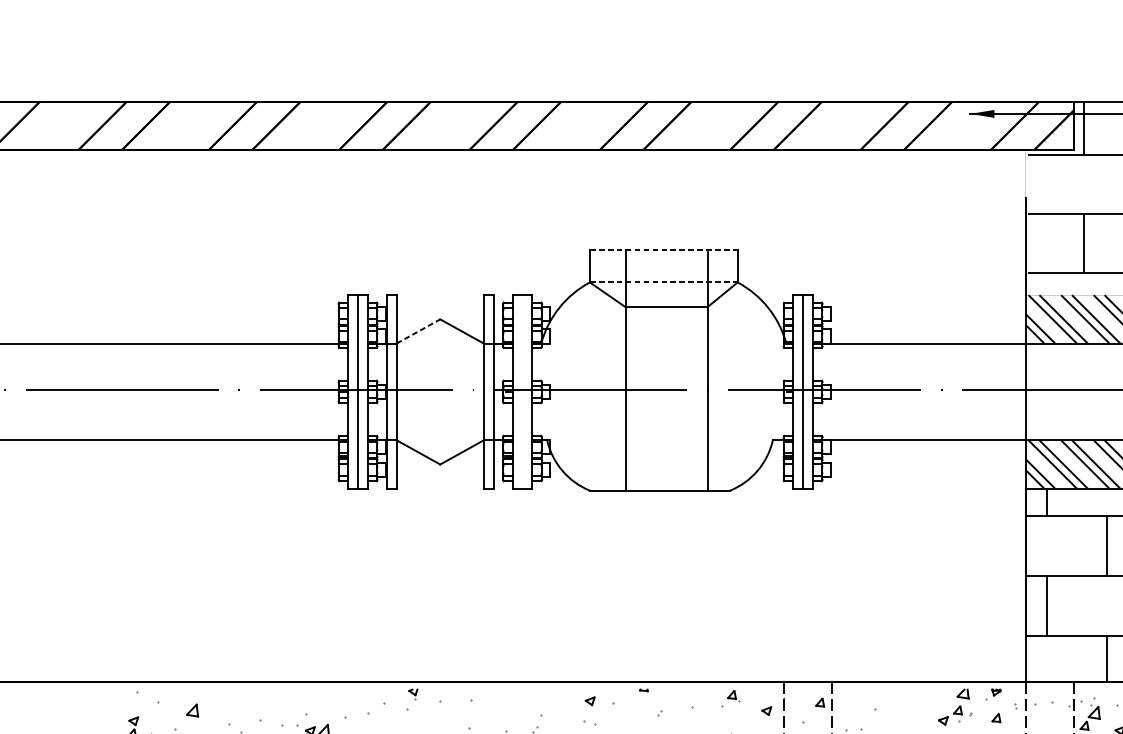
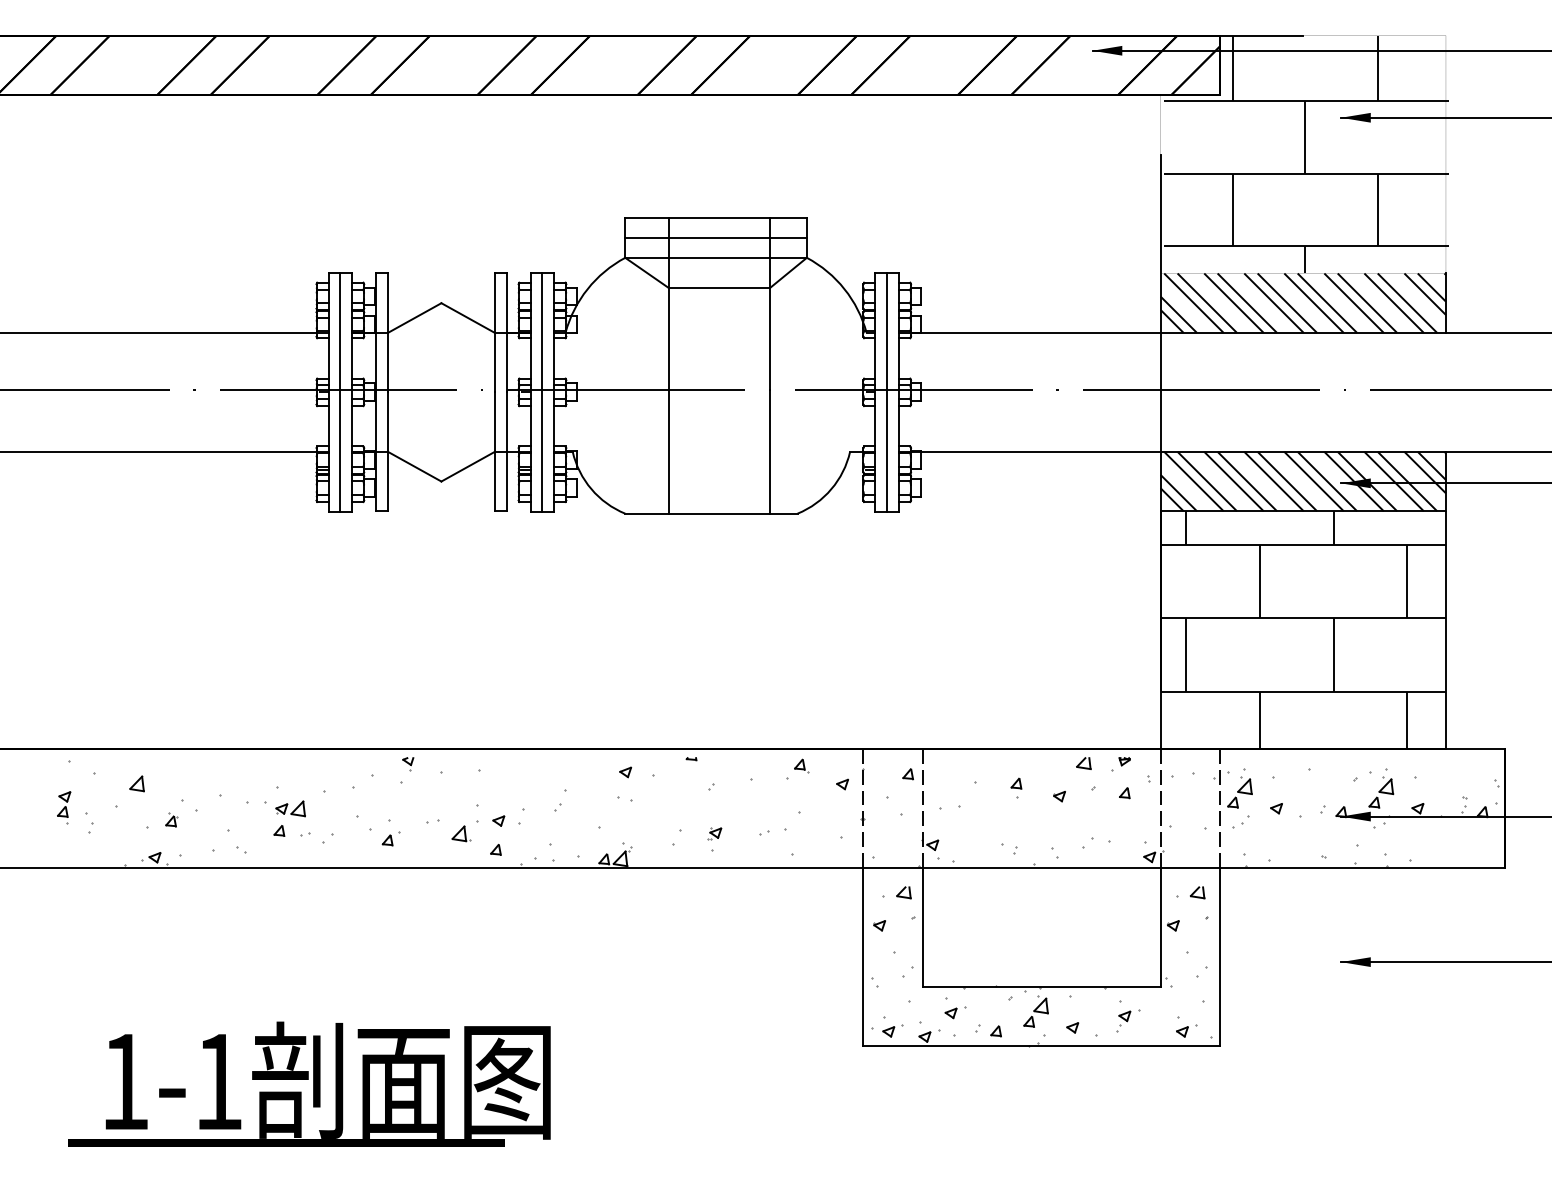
line: (664, 250) -> (716, 218), dashed -> solid
line: (663, 265) -> (715, 237), added
line: (664, 282) -> (716, 257), dashed -> solid
line: (418, 331) -> (414, 318), dashed -> solid
line: (522, 392) -> (542, 392), added
part: (957, 713) -> (1016, 787), moved

